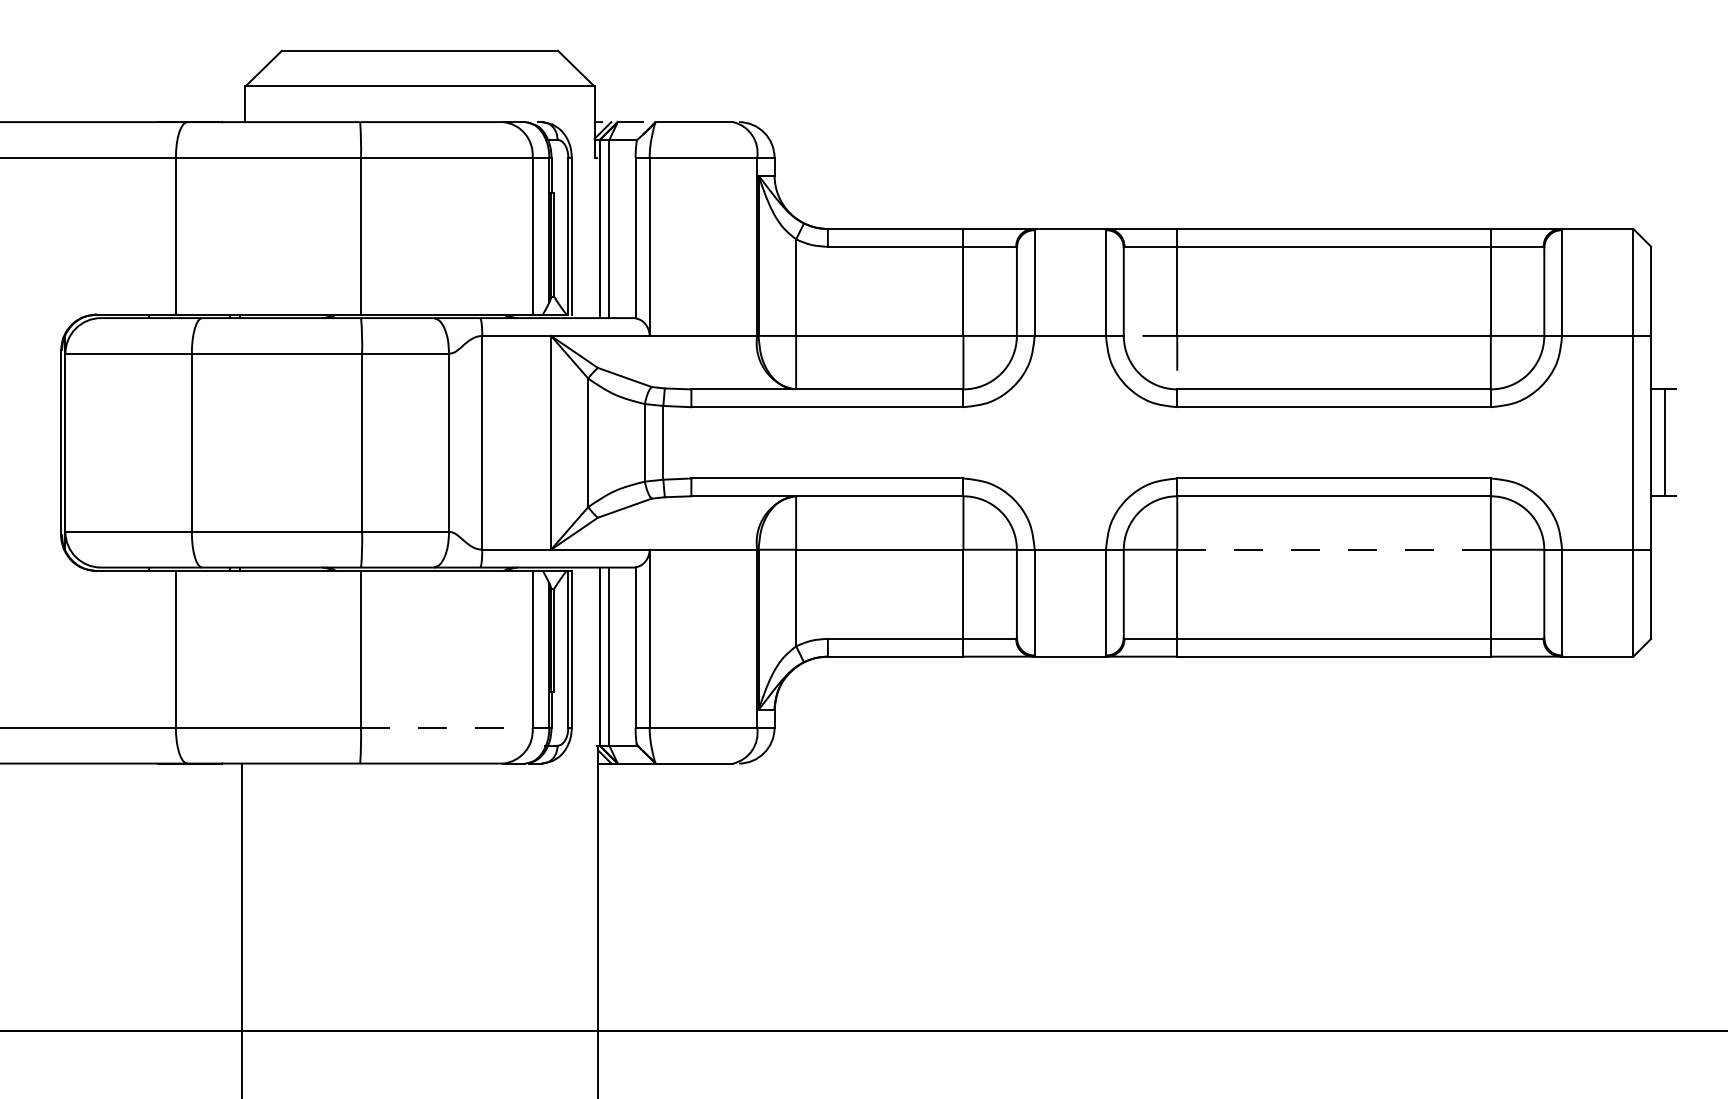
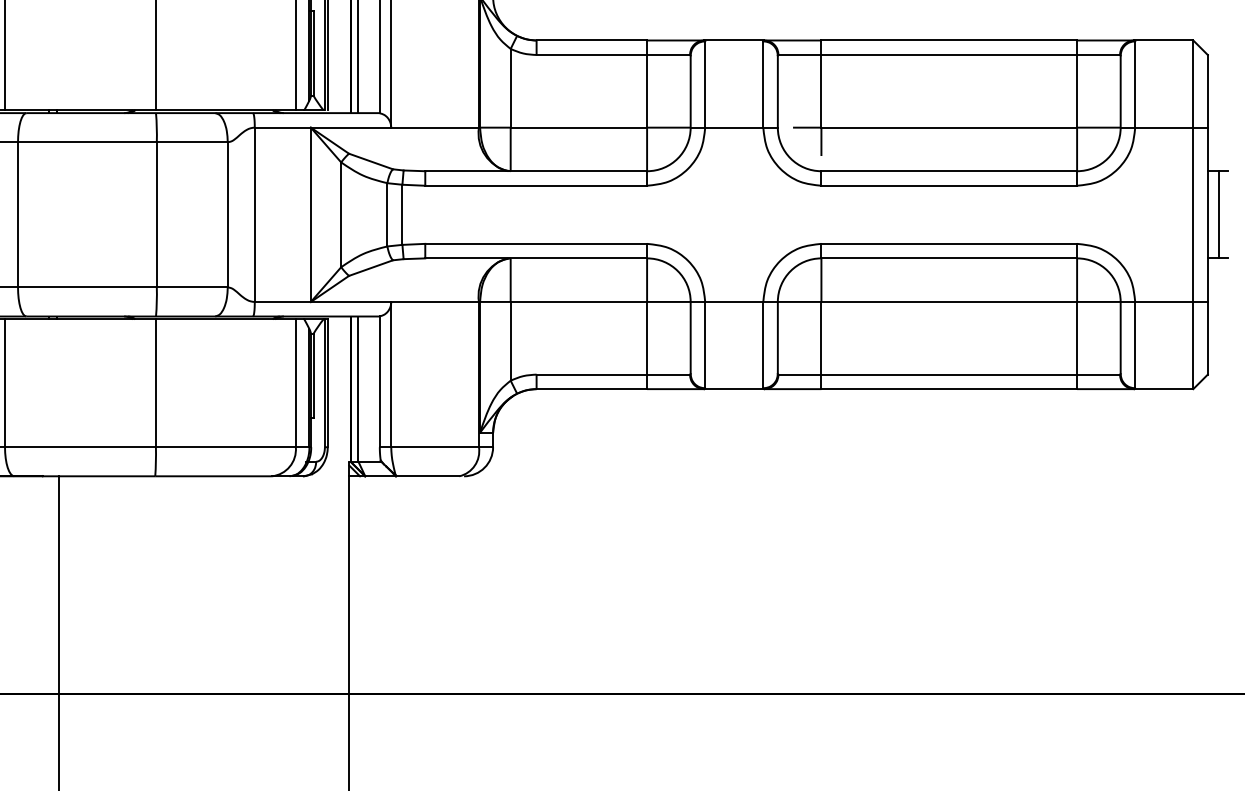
line: (1334, 549) -> (949, 301), dashed -> solid
line: (446, 727) -> (225, 446), dashed -> solid

